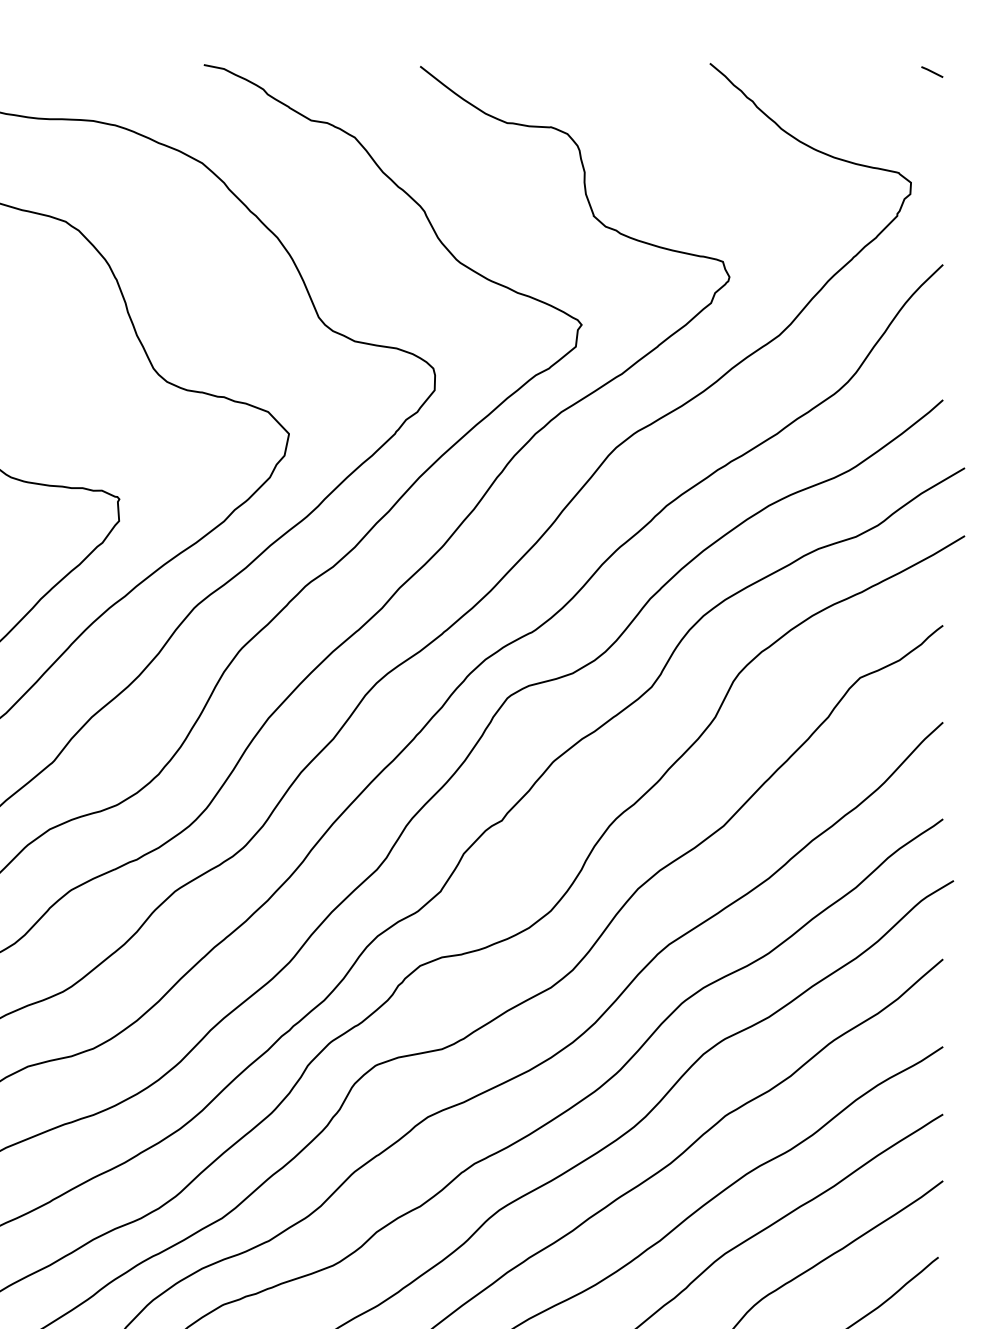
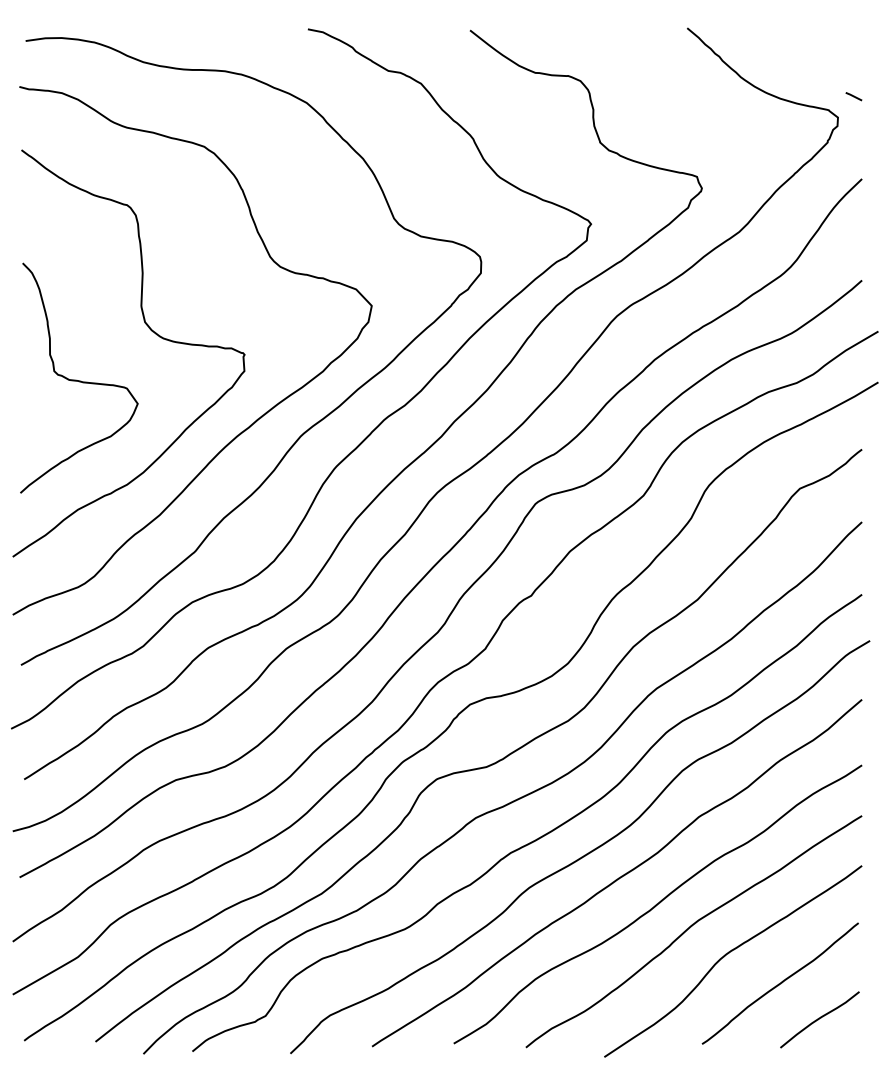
line: (931, 71) -> (853, 96), moved

